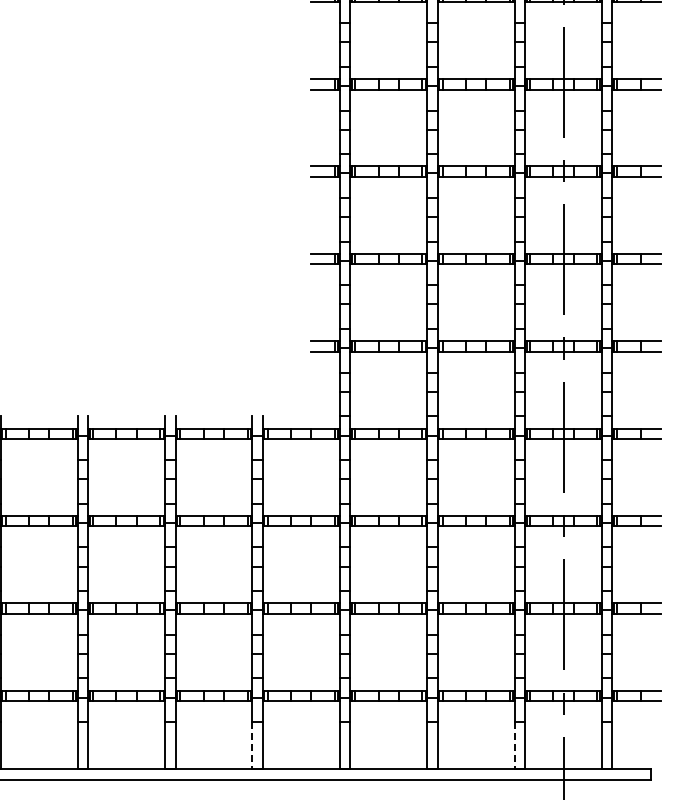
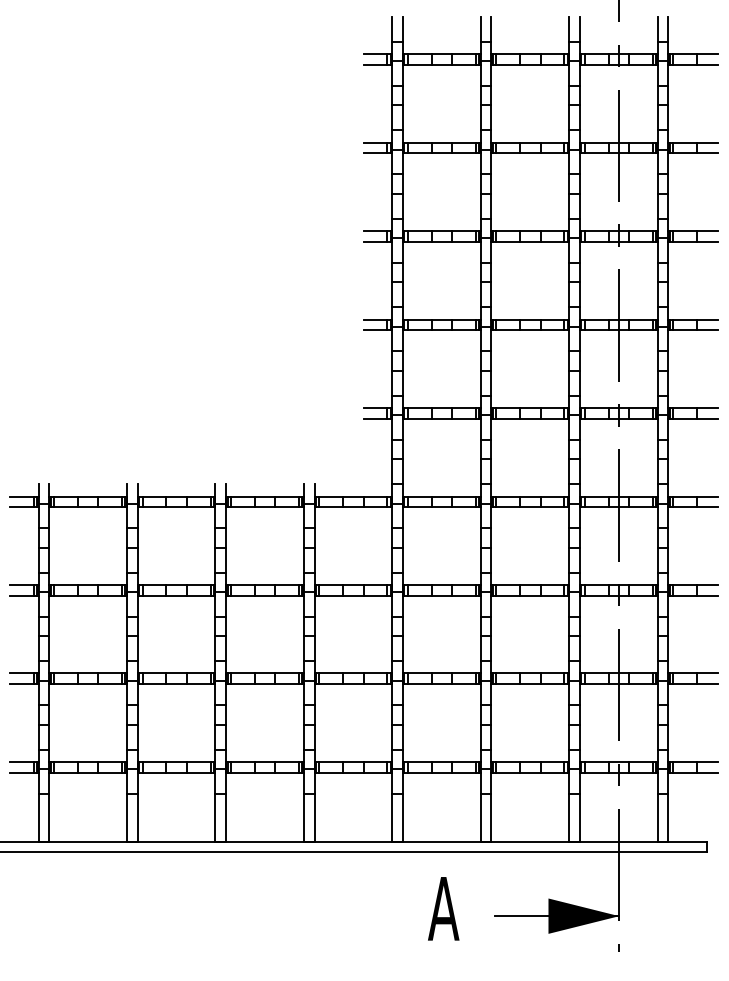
line: (252, 745) -> (303, 817), dashed -> solid
line: (514, 745) -> (569, 817), dashed -> solid

